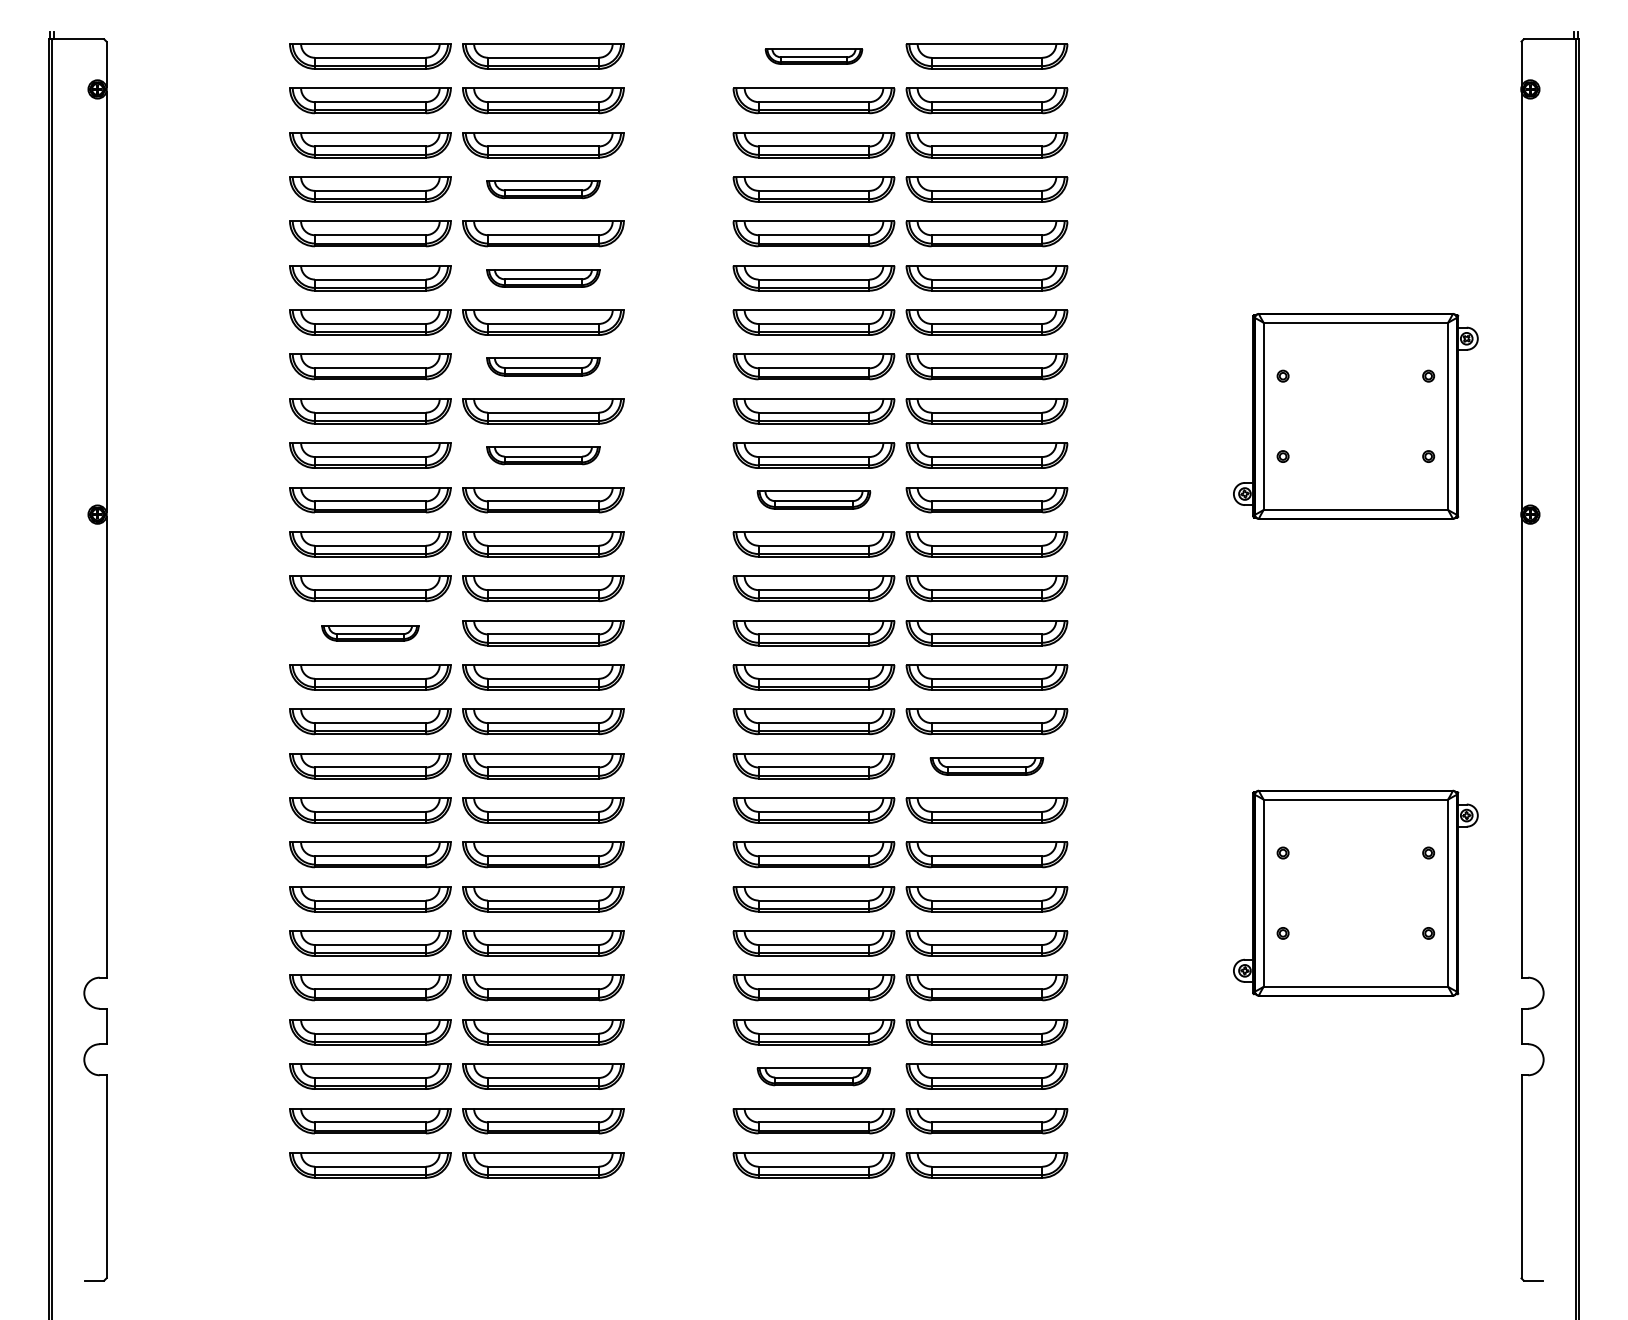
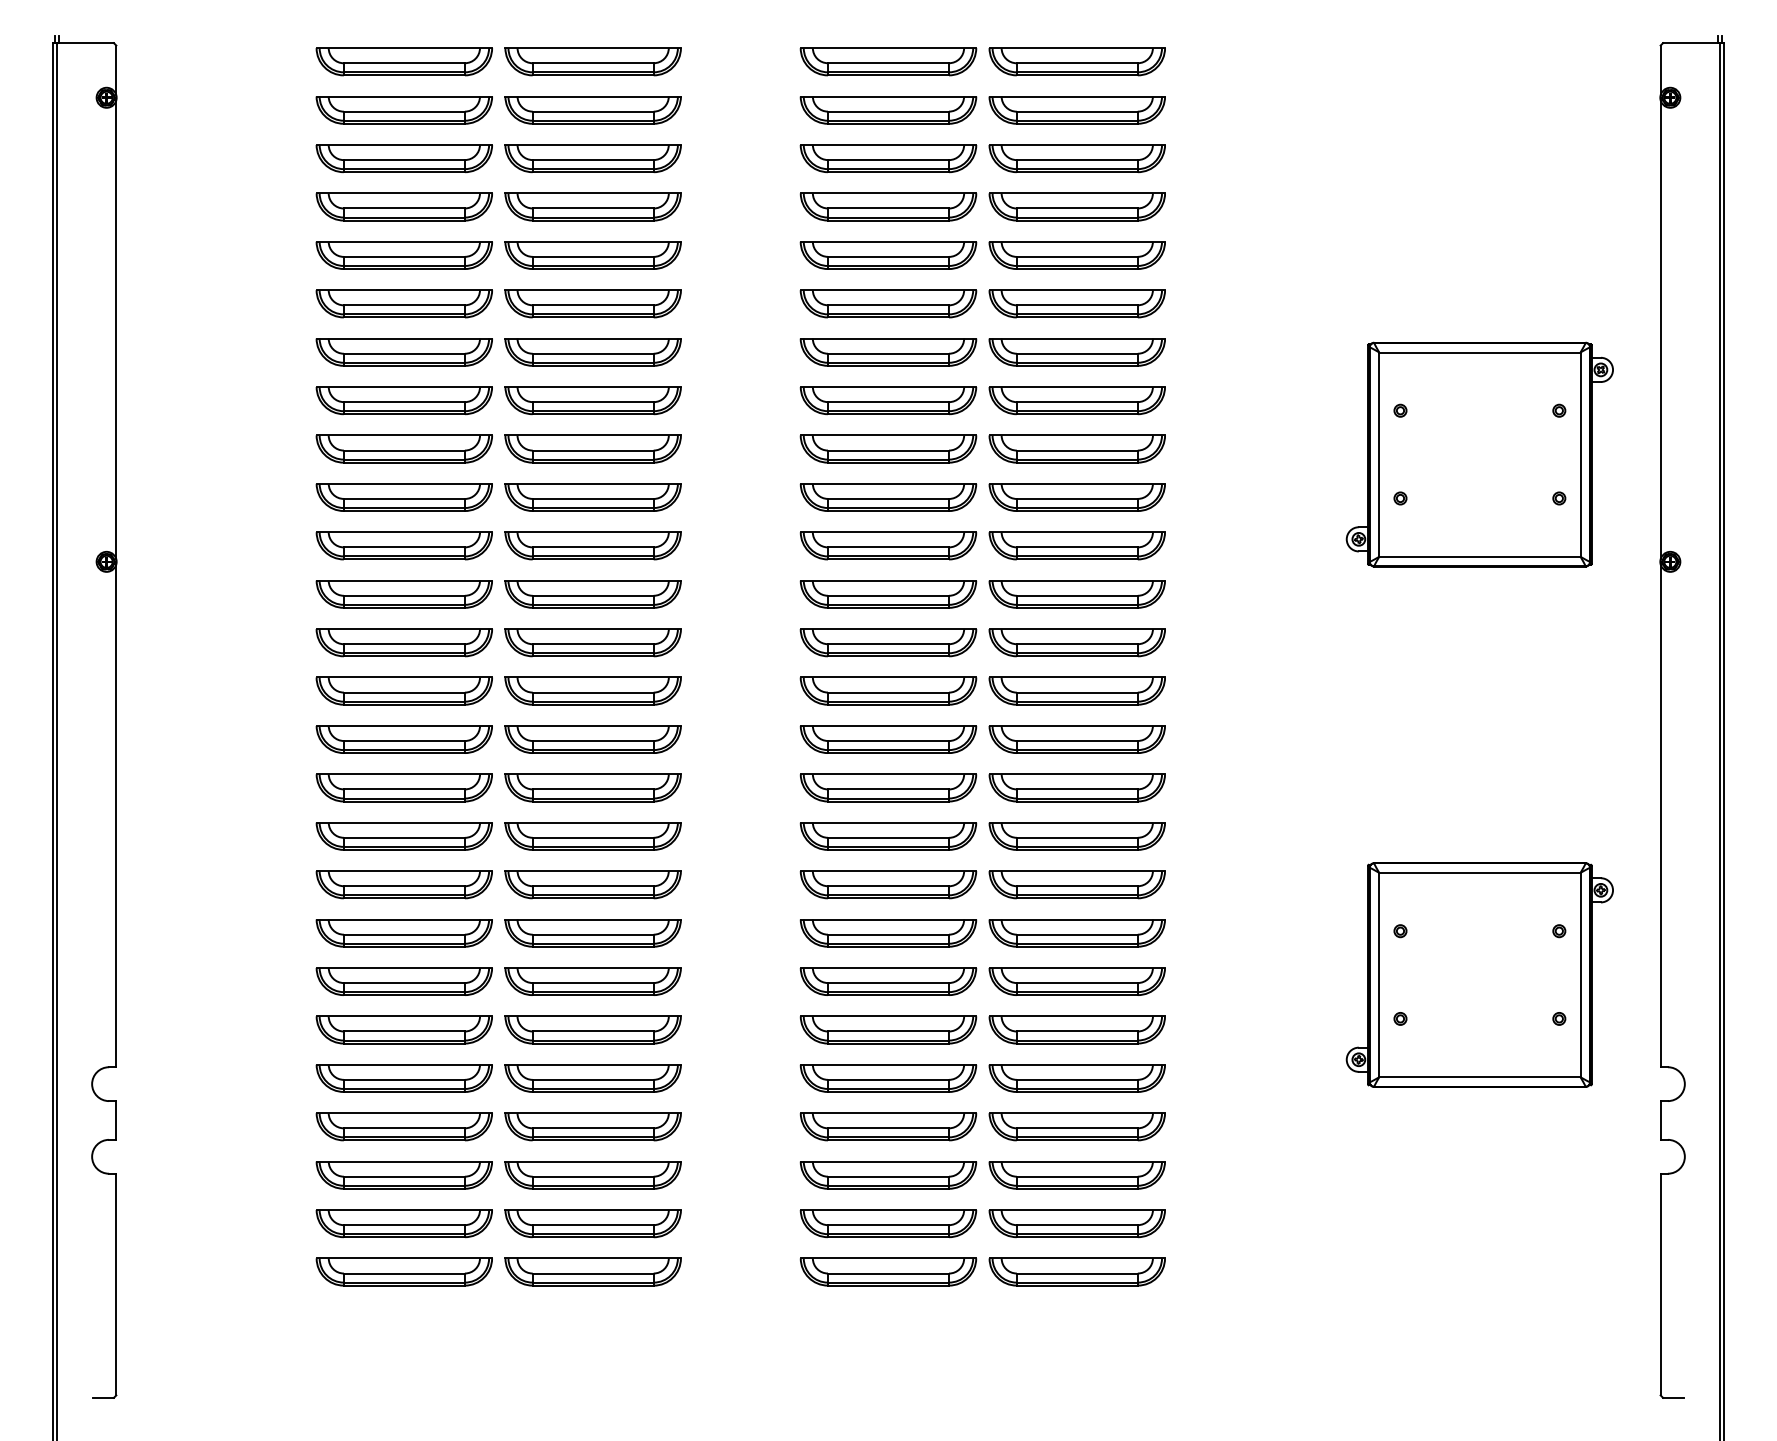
part: (813, 56) -> (887, 61), size x1.67
part: (543, 189) -> (593, 206), size x1.43
part: (543, 278) -> (593, 304), size x1.43
part: (543, 366) -> (593, 400), size x1.43
part: (543, 455) -> (593, 497), size x1.43
part: (813, 500) -> (887, 546), size x1.43
part: (370, 633) -> (404, 691), size x1.67
part: (986, 766) -> (1076, 836), size x1.43
part: (813, 1076) -> (887, 1175), size x1.43

